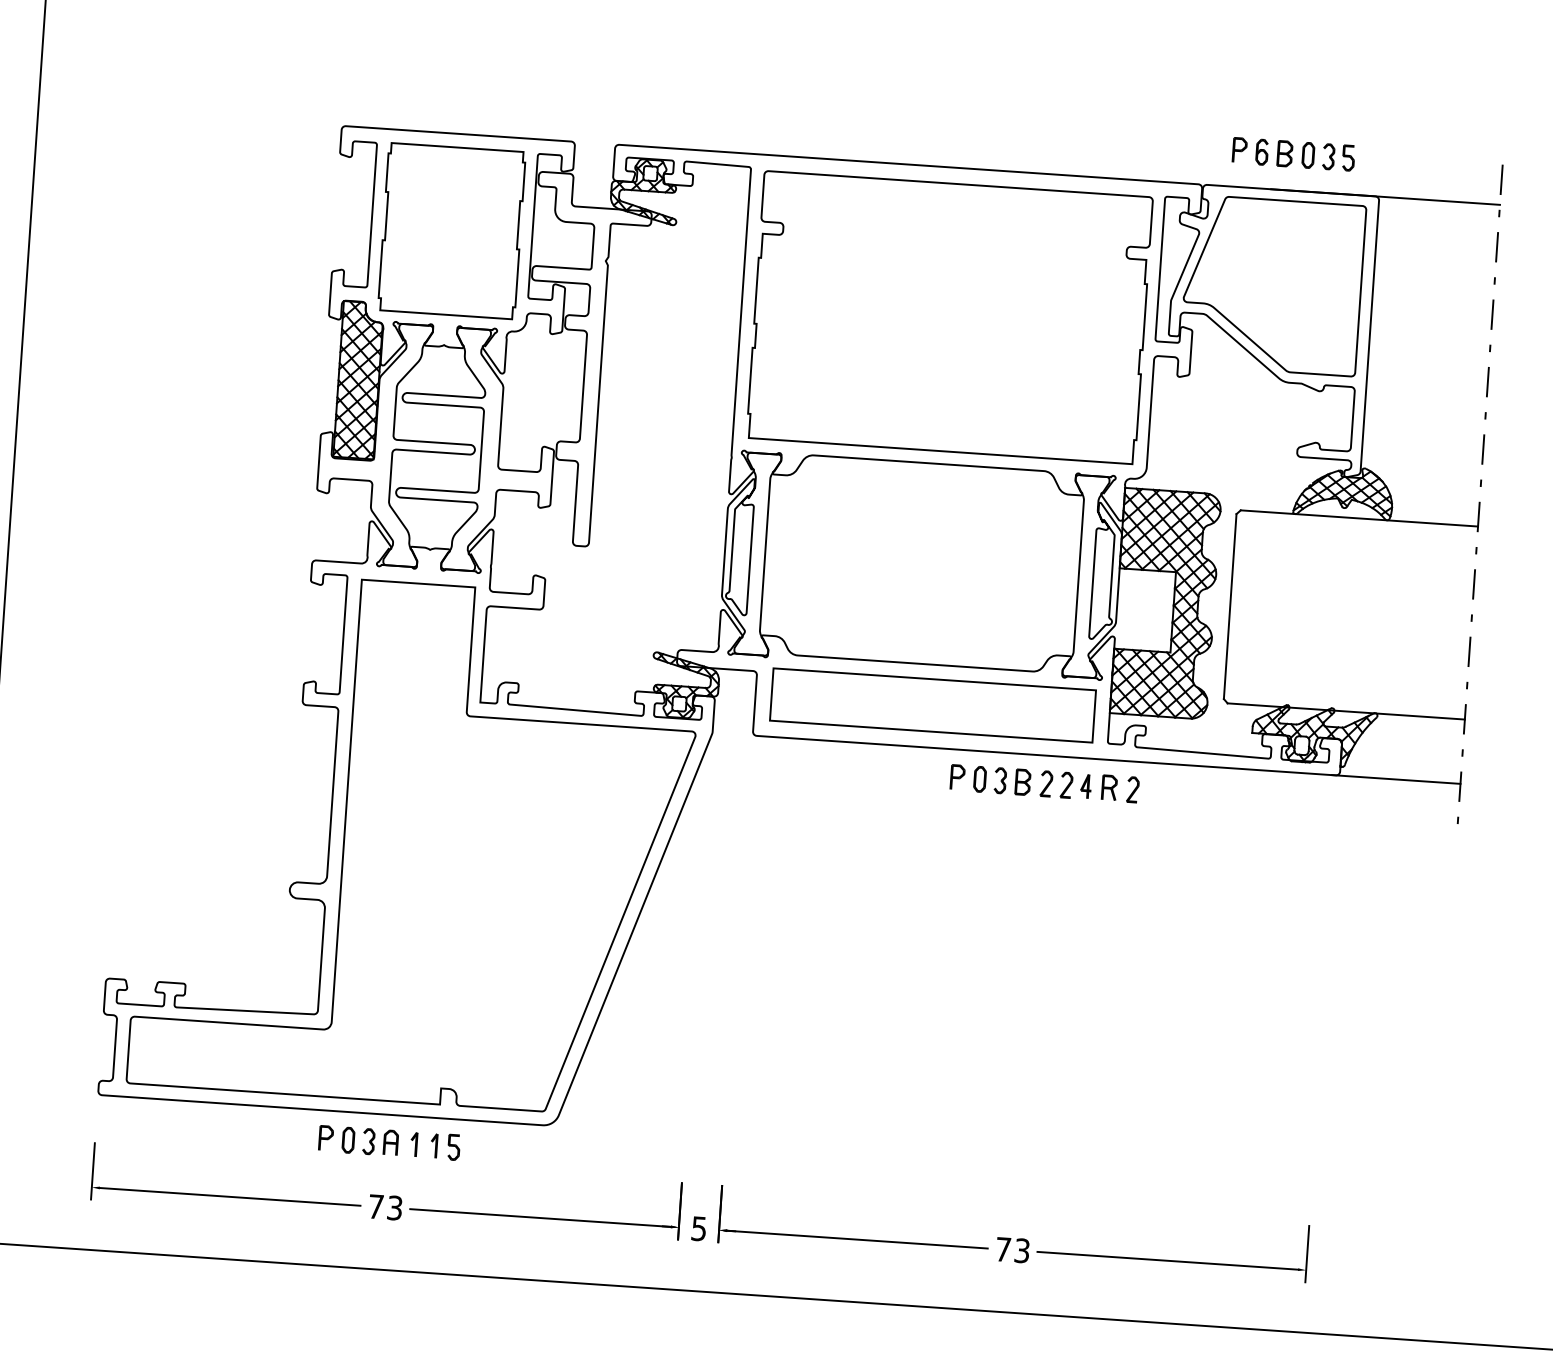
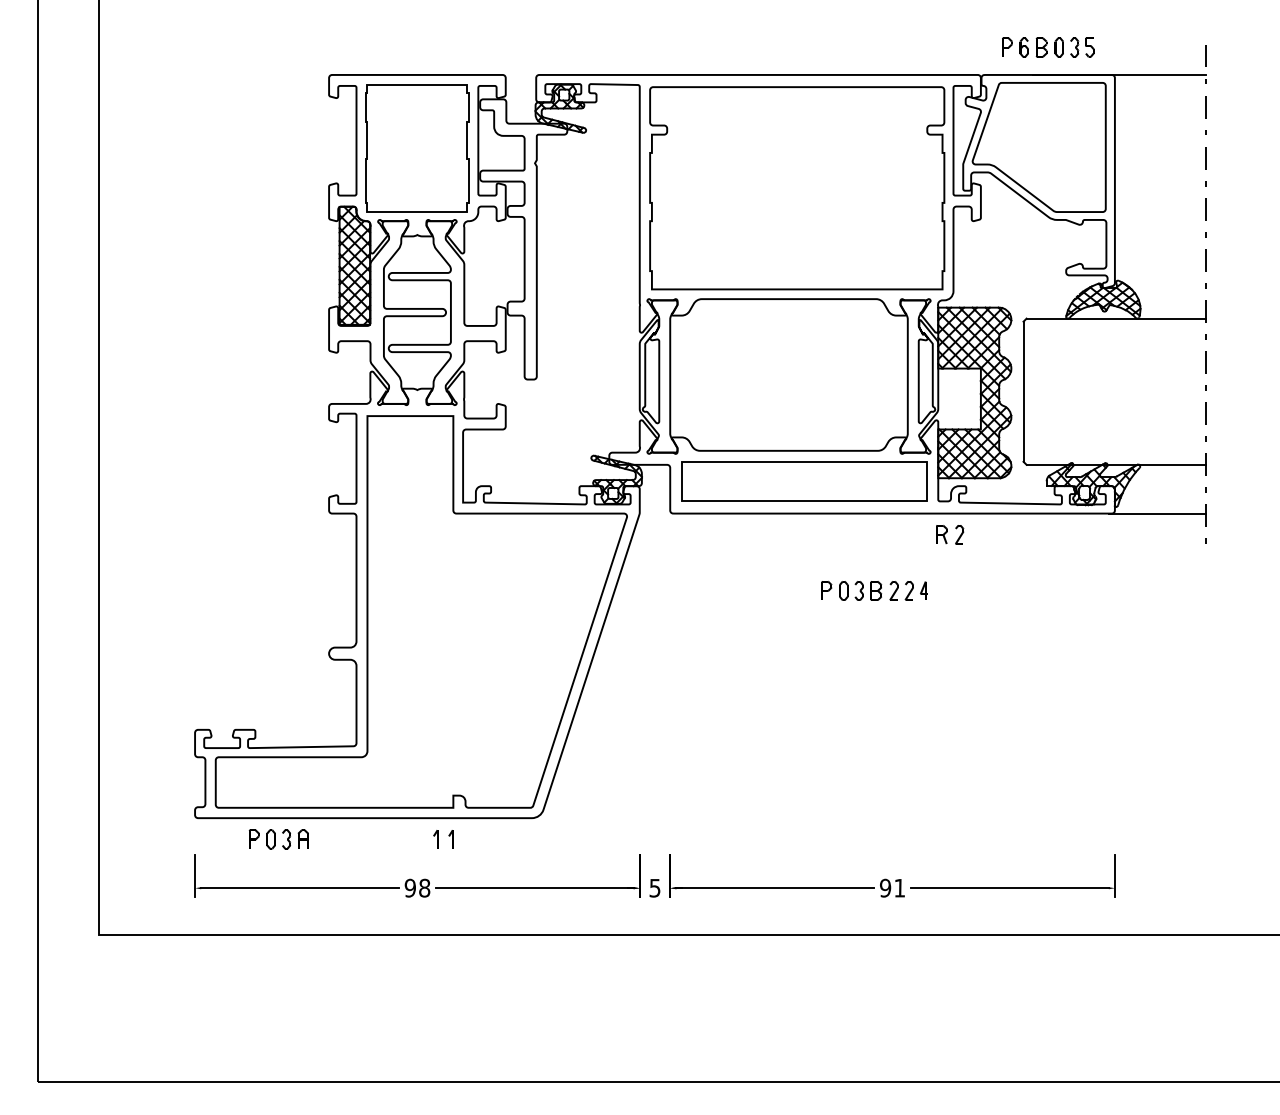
part: (1020, 781) -> (874, 590), moved
part: (358, 1140) -> (278, 839), moved
part: (453, 1147) -> (465, 839), removed
text: (385, 1206) -> (417, 887), 73 -> 98
text: (1012, 1249) -> (892, 887), 73 -> 91

